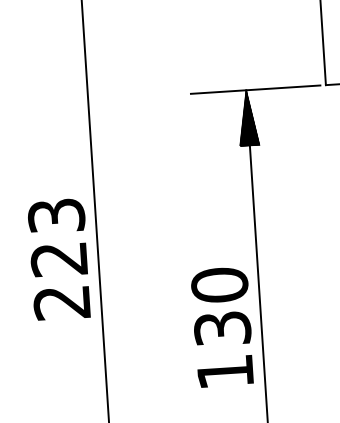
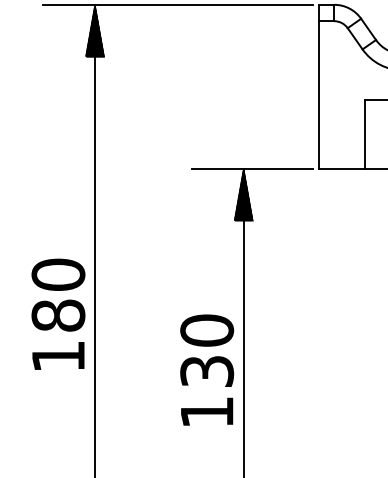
text: (59, 259) -> (58, 315), 223 -> 180
text: (222, 326) -> (207, 369), moved

